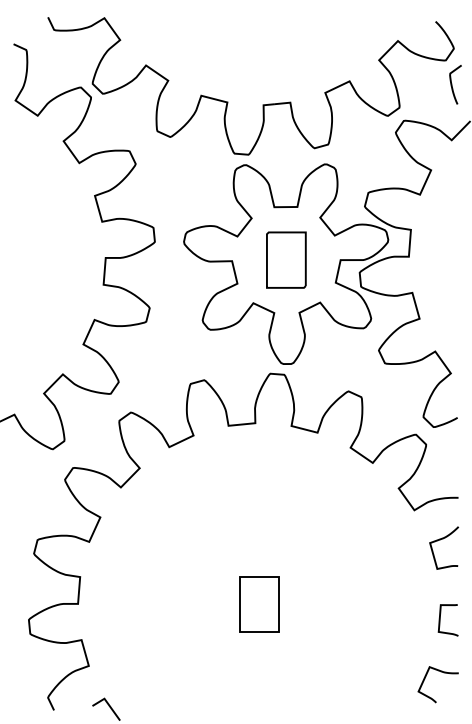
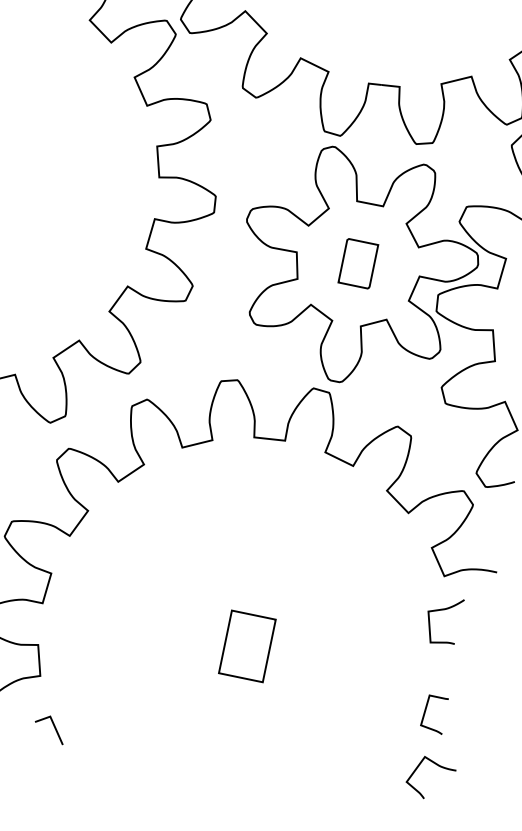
part: (286, 259) -> (358, 263), size x0.7
curve: (440, 540) -> (440, 611), moved
curve: (440, 620) -> (425, 712), moved

